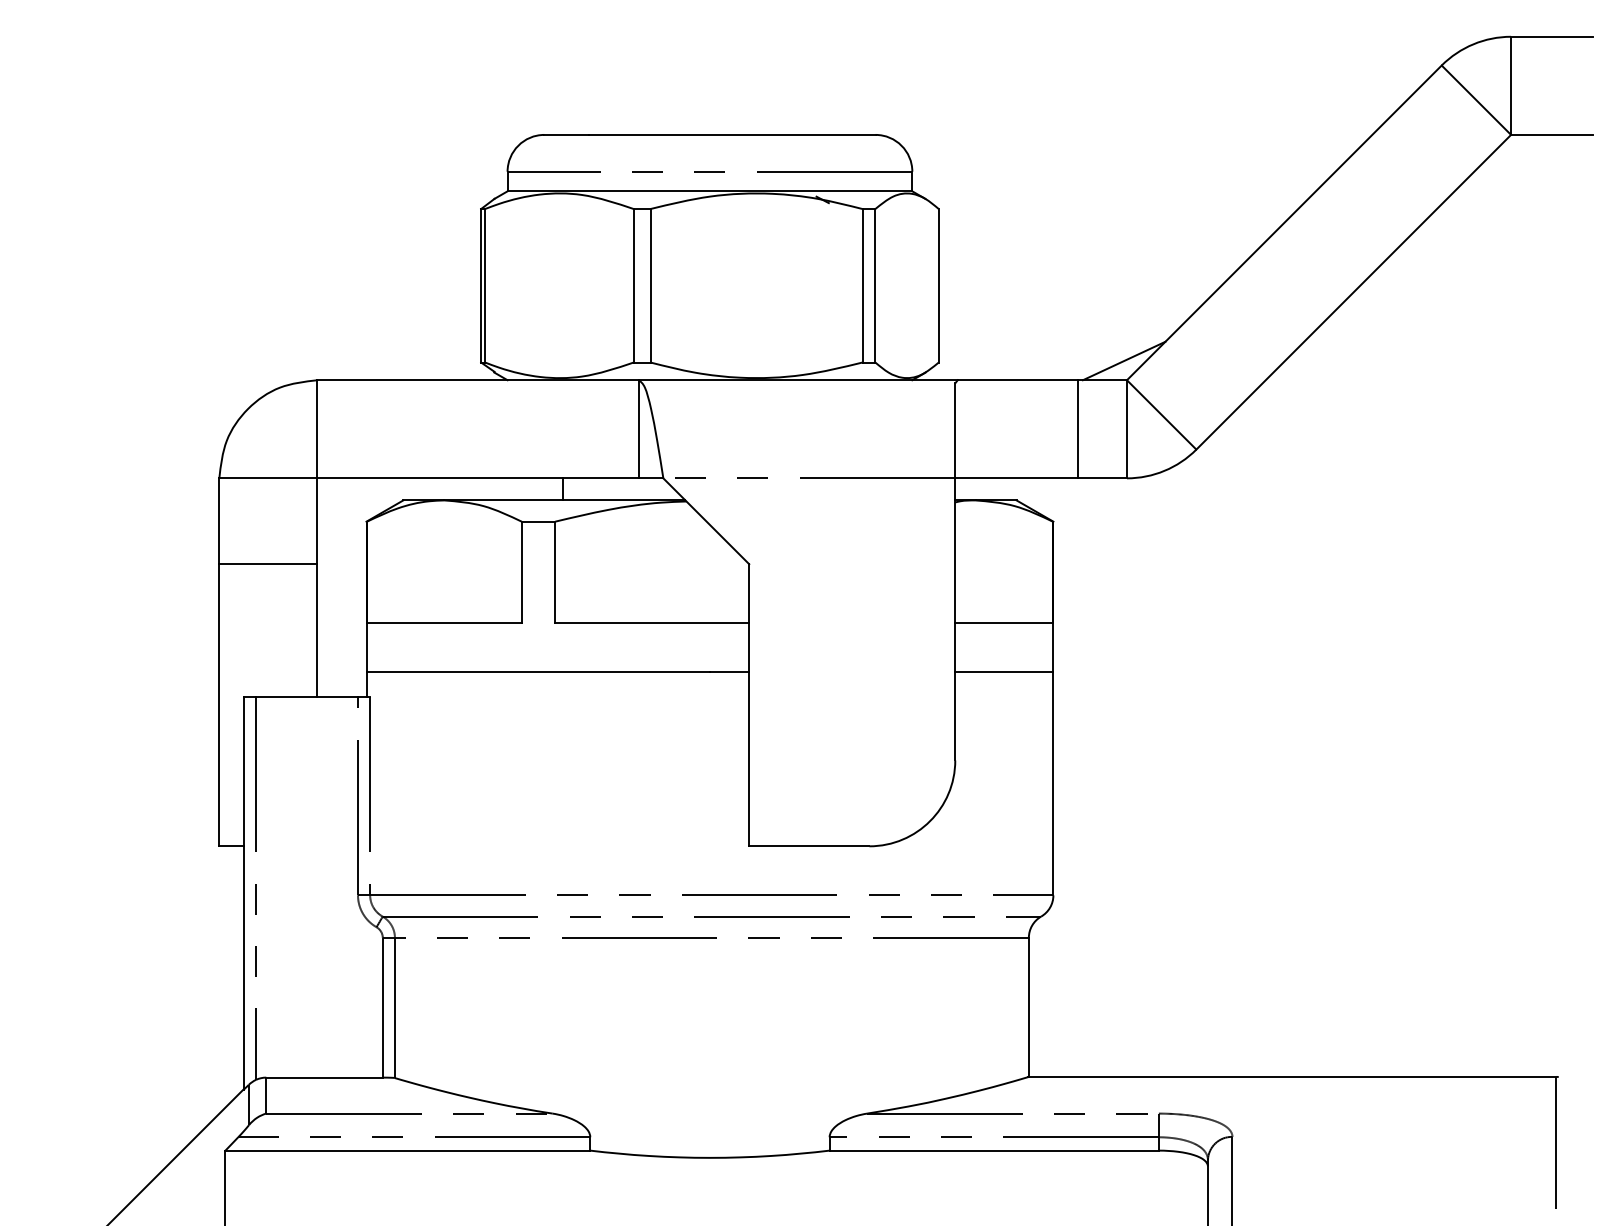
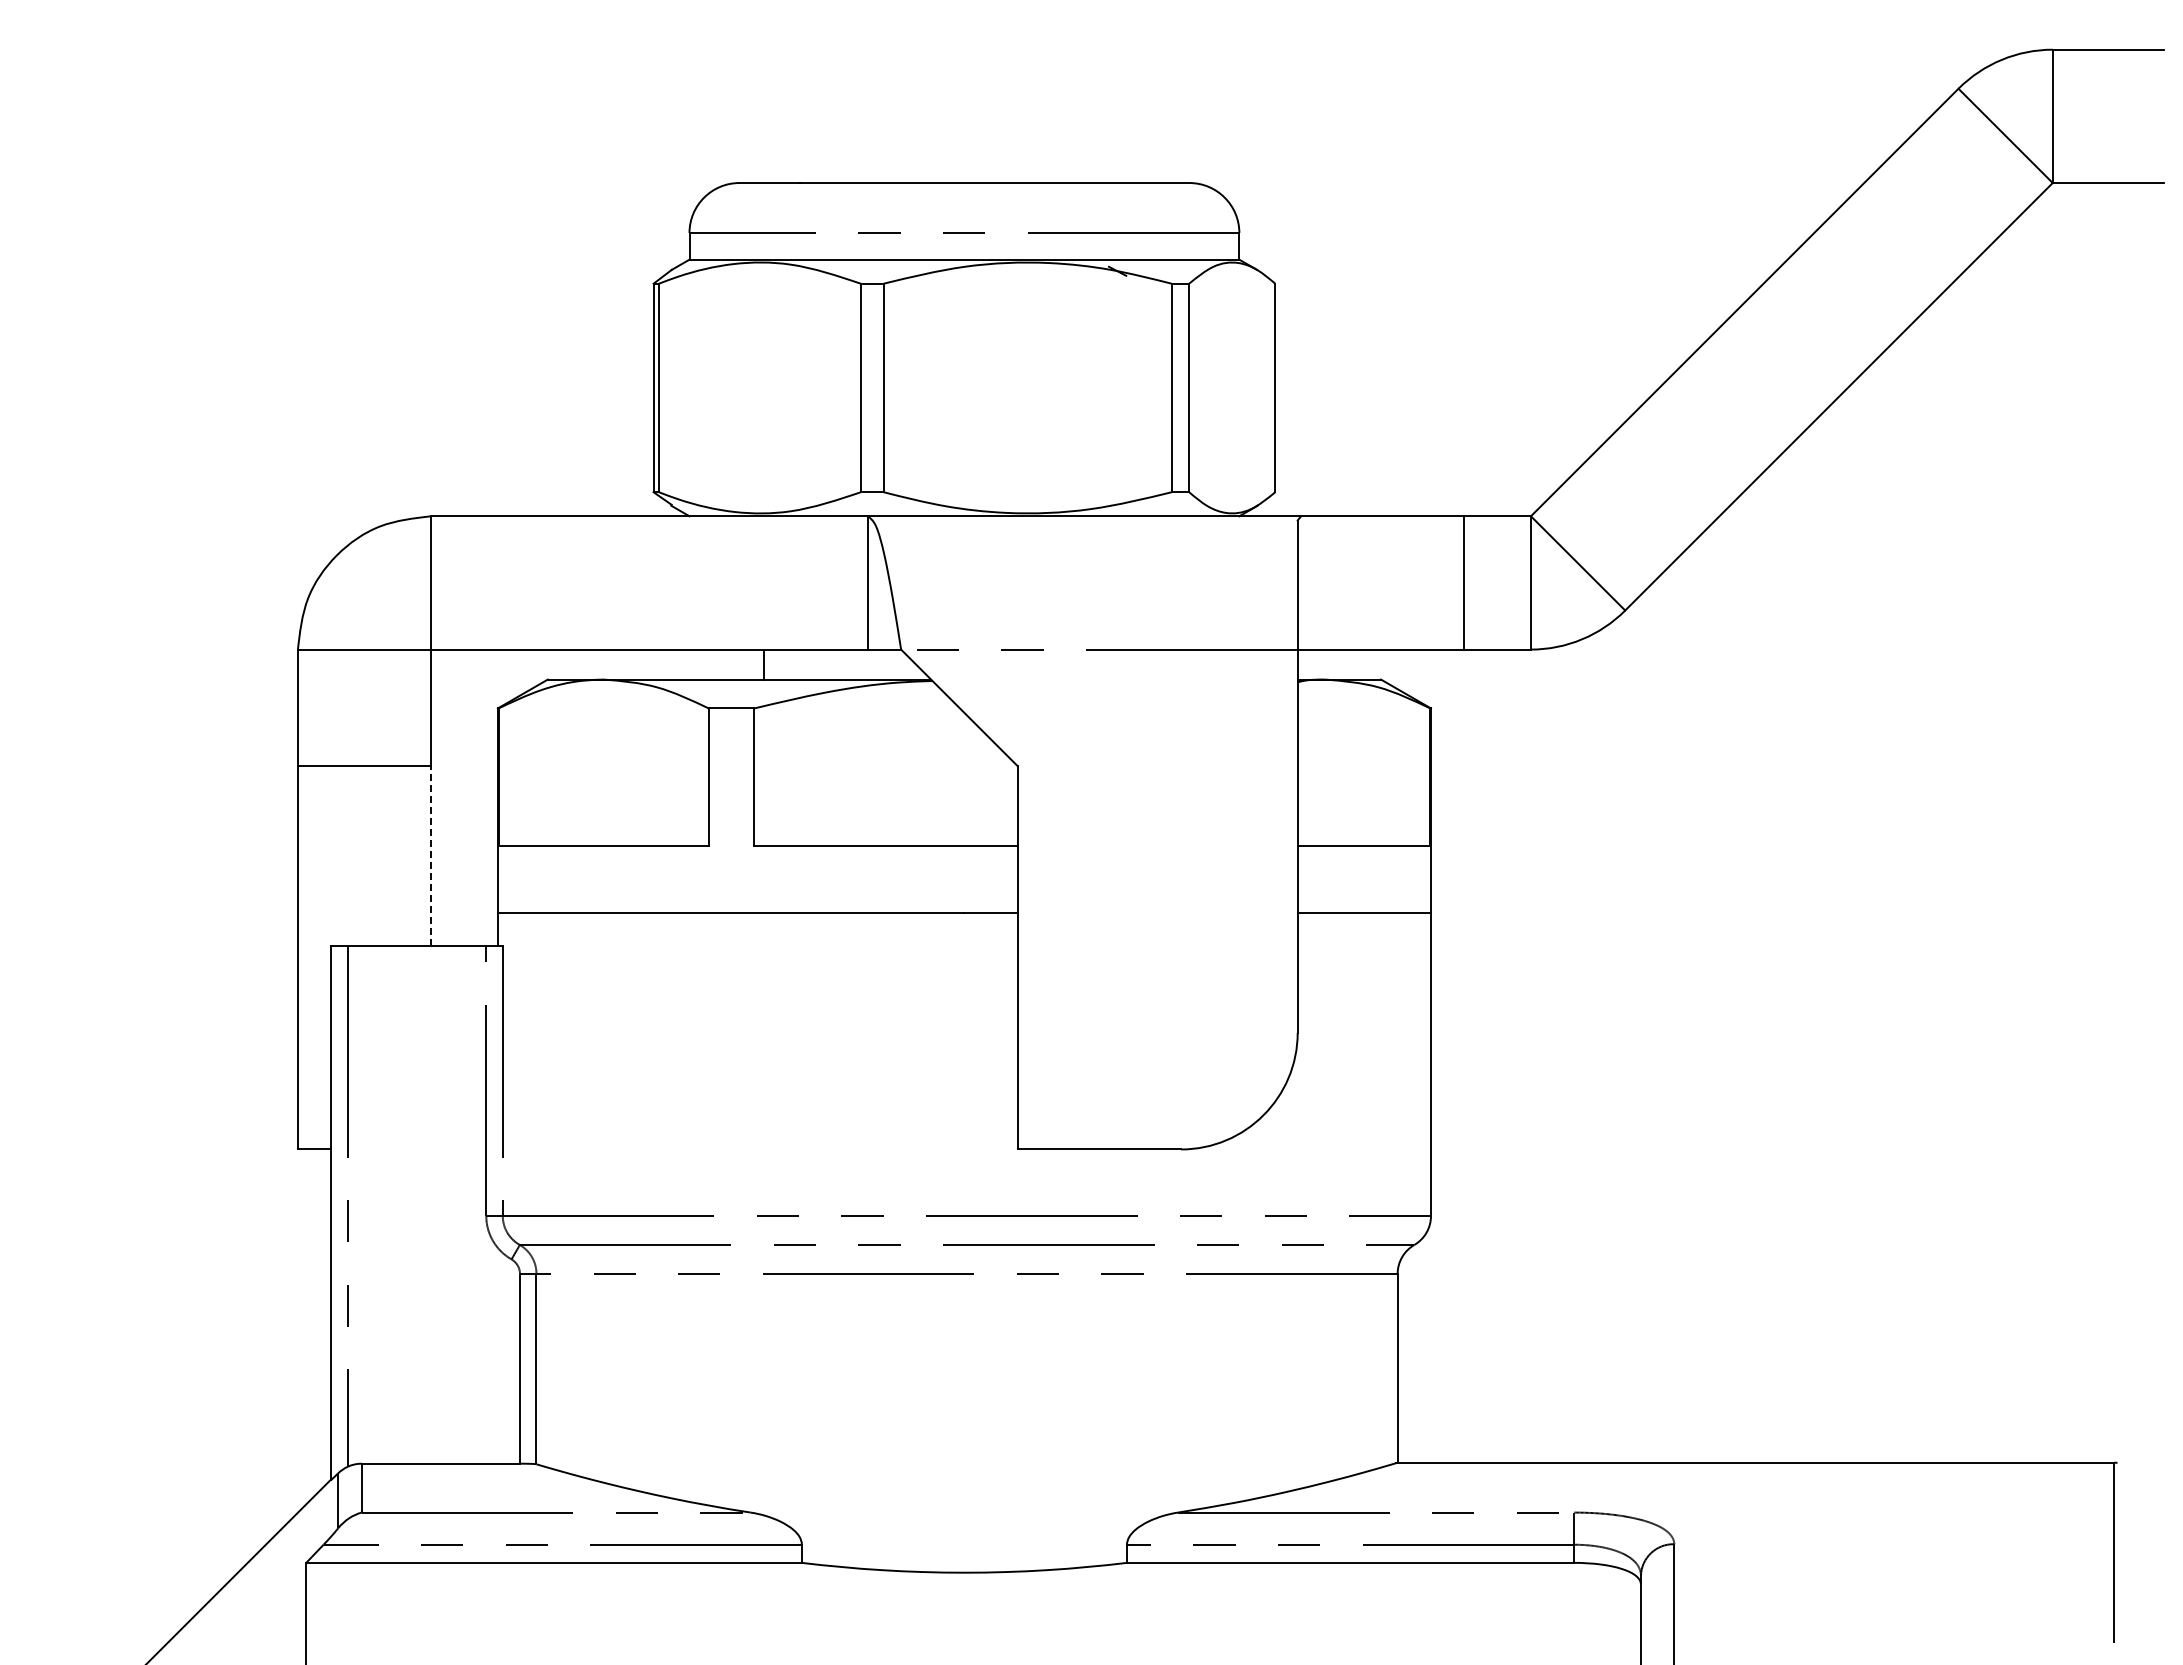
line: (1124, 361) -> (1527, 490), removed
line: (317, 630) -> (431, 856), solid -> dashed

